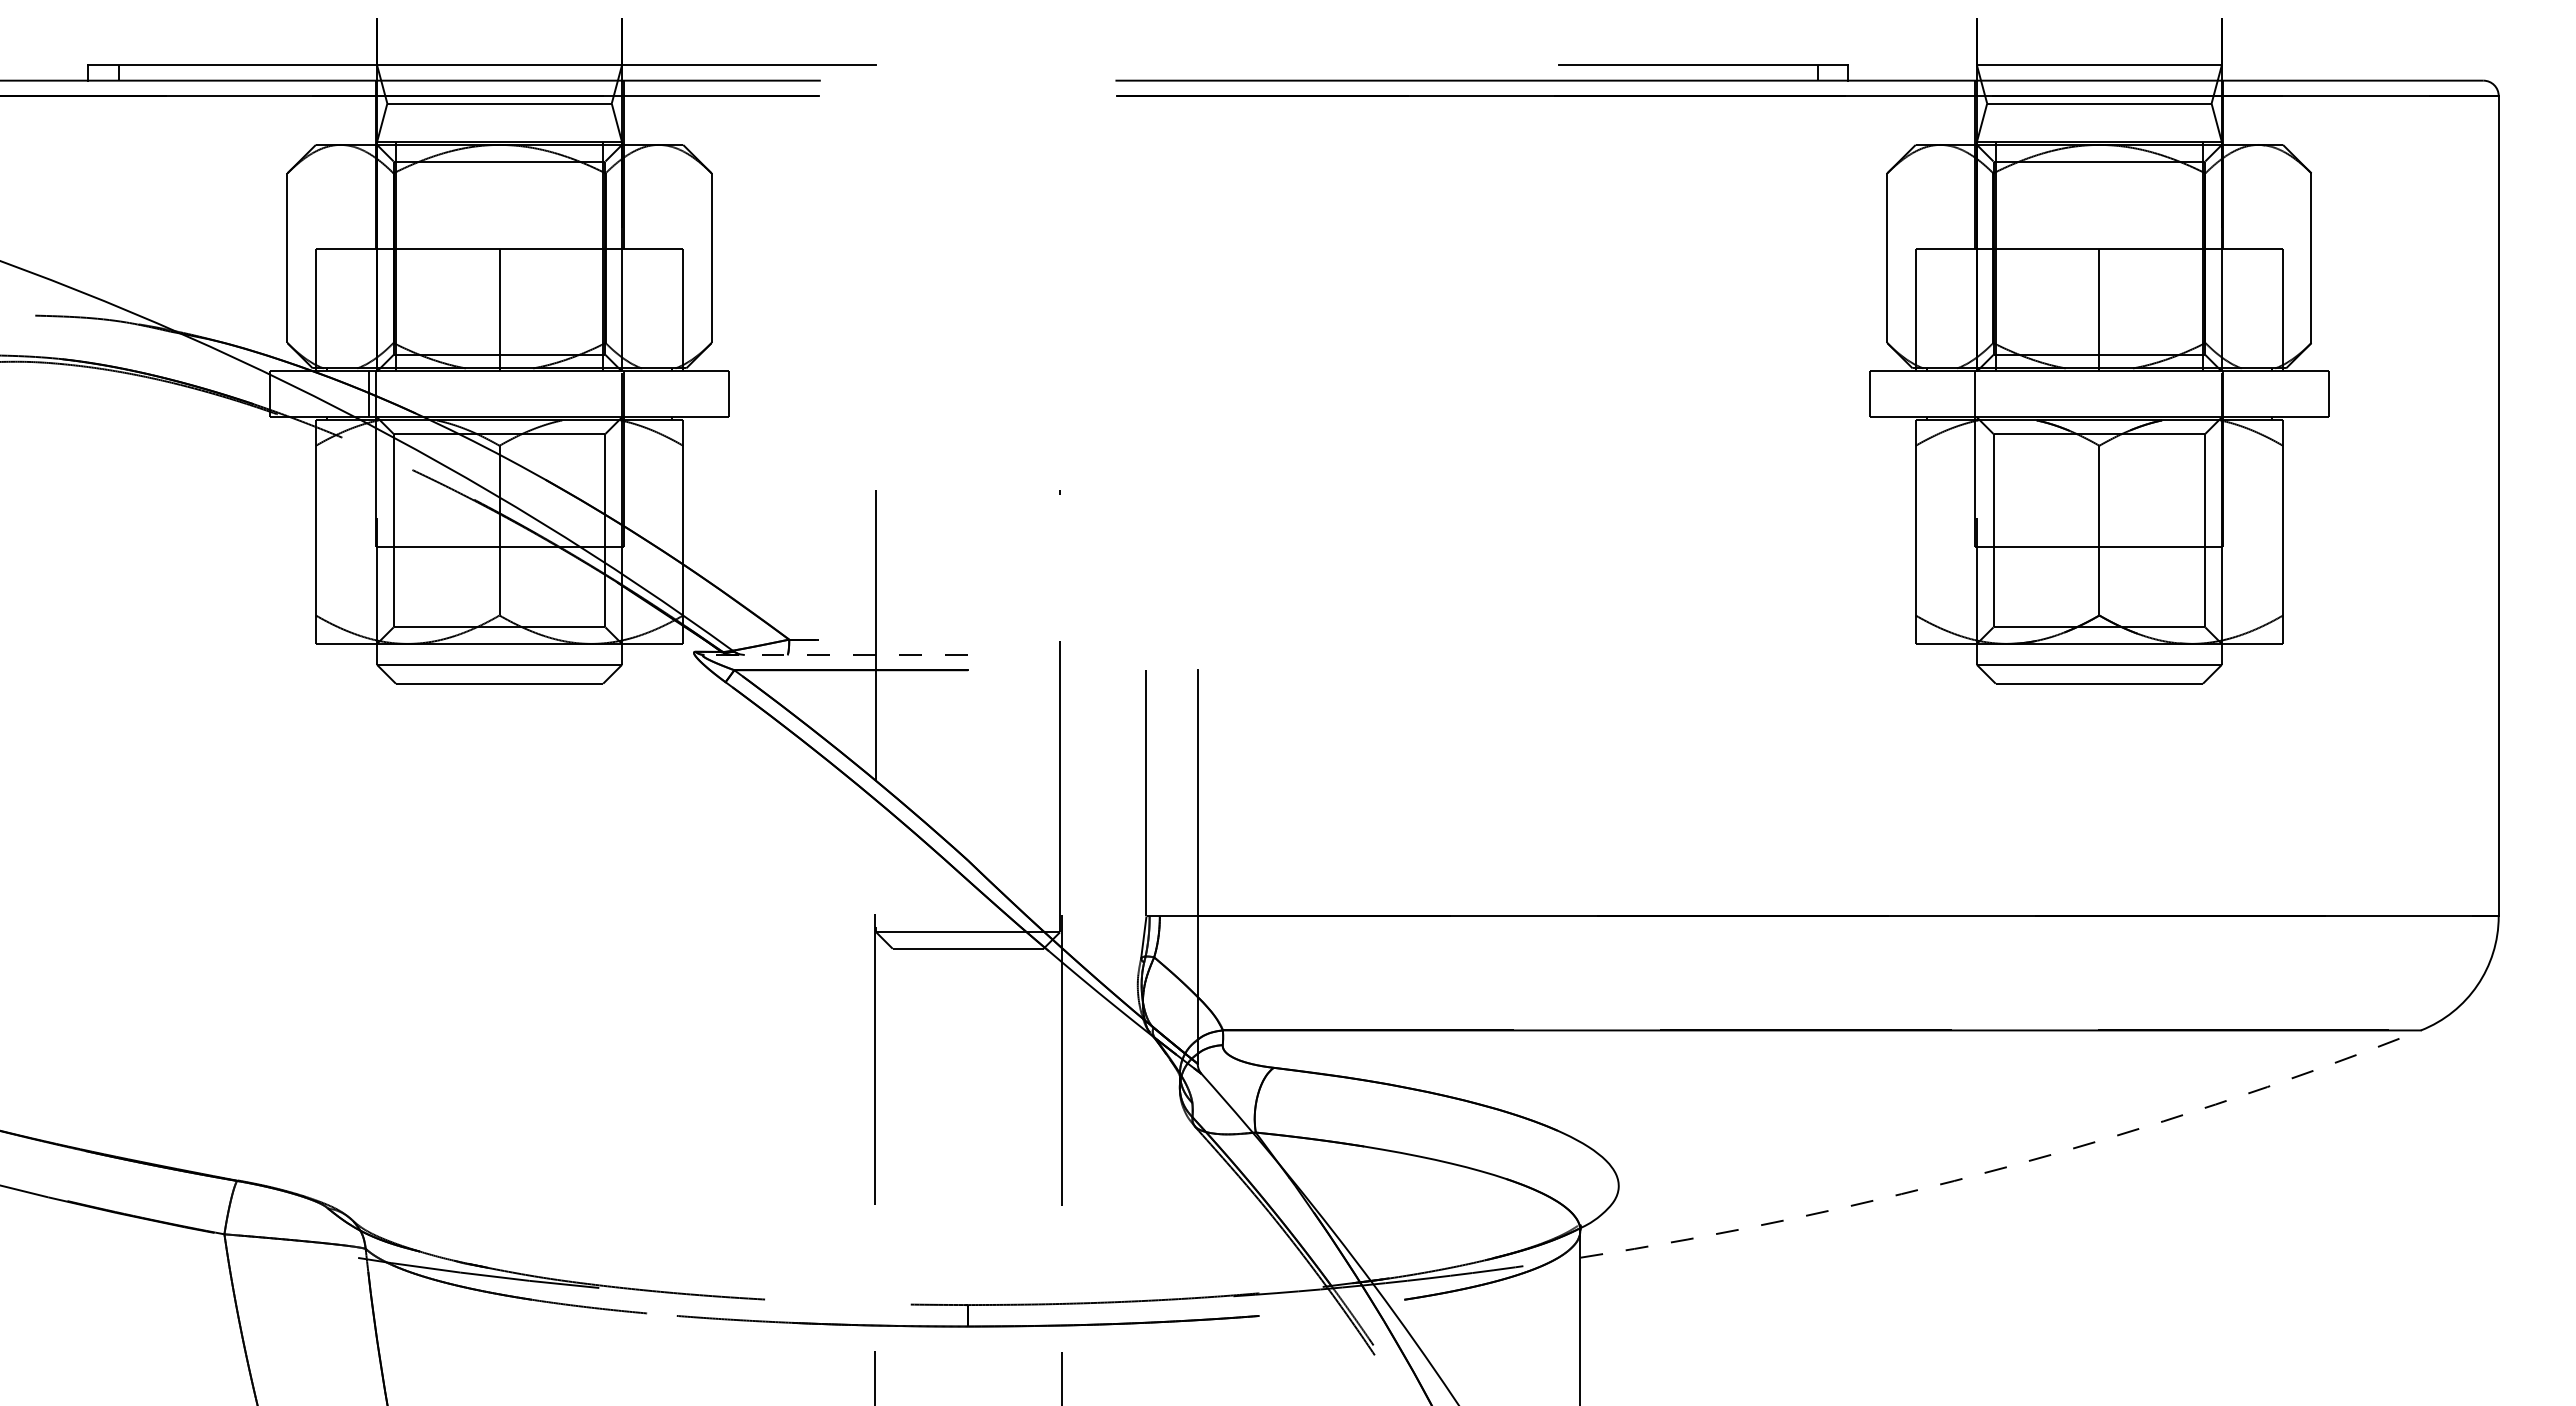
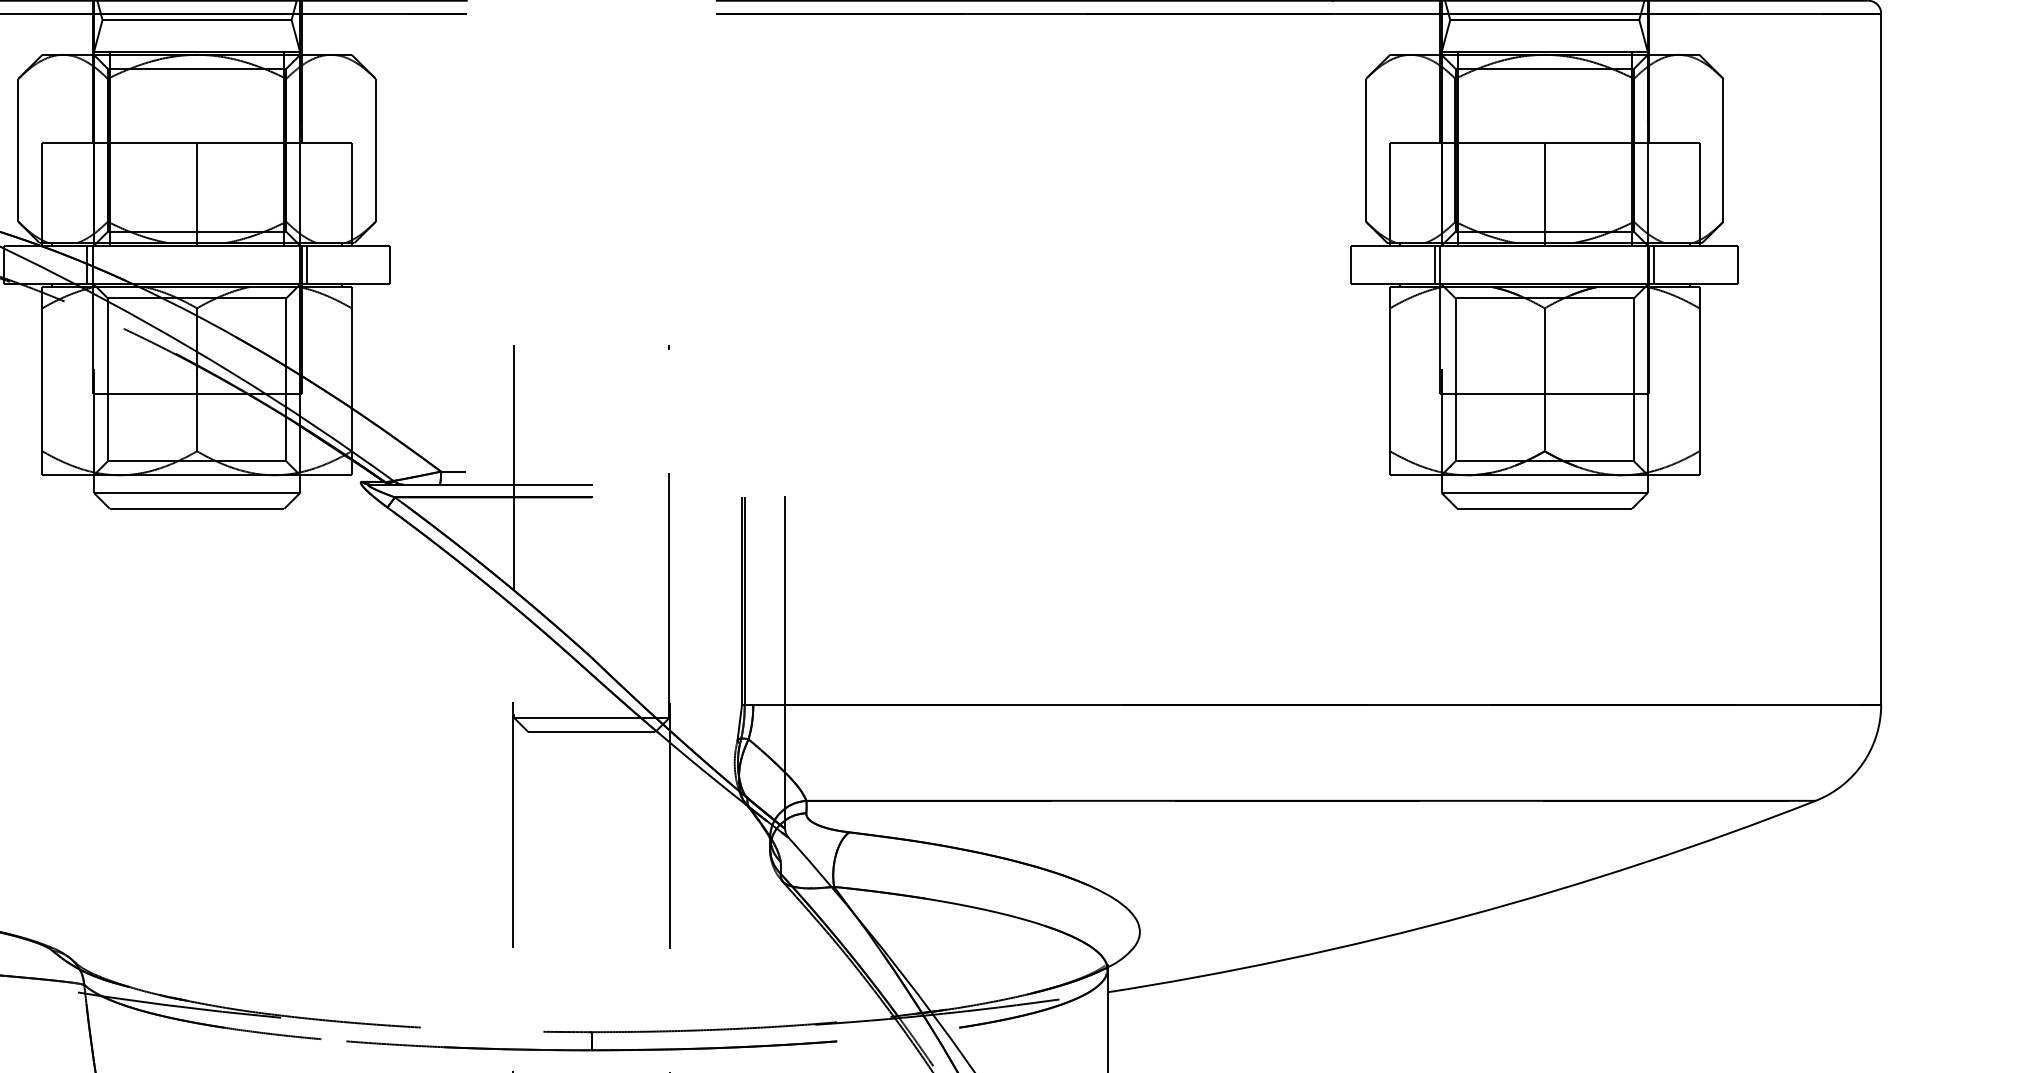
line: (629, 394) -> (306, 265), added
line: (1969, 394) -> (1435, 265), added
line: (2229, 394) -> (1654, 265), added
line: (836, 654) -> (480, 484), dashed -> solid
line: (1149, 793) -> (744, 601), added
arc: (2006, 1167) -> (1466, 916), dashed -> solid

